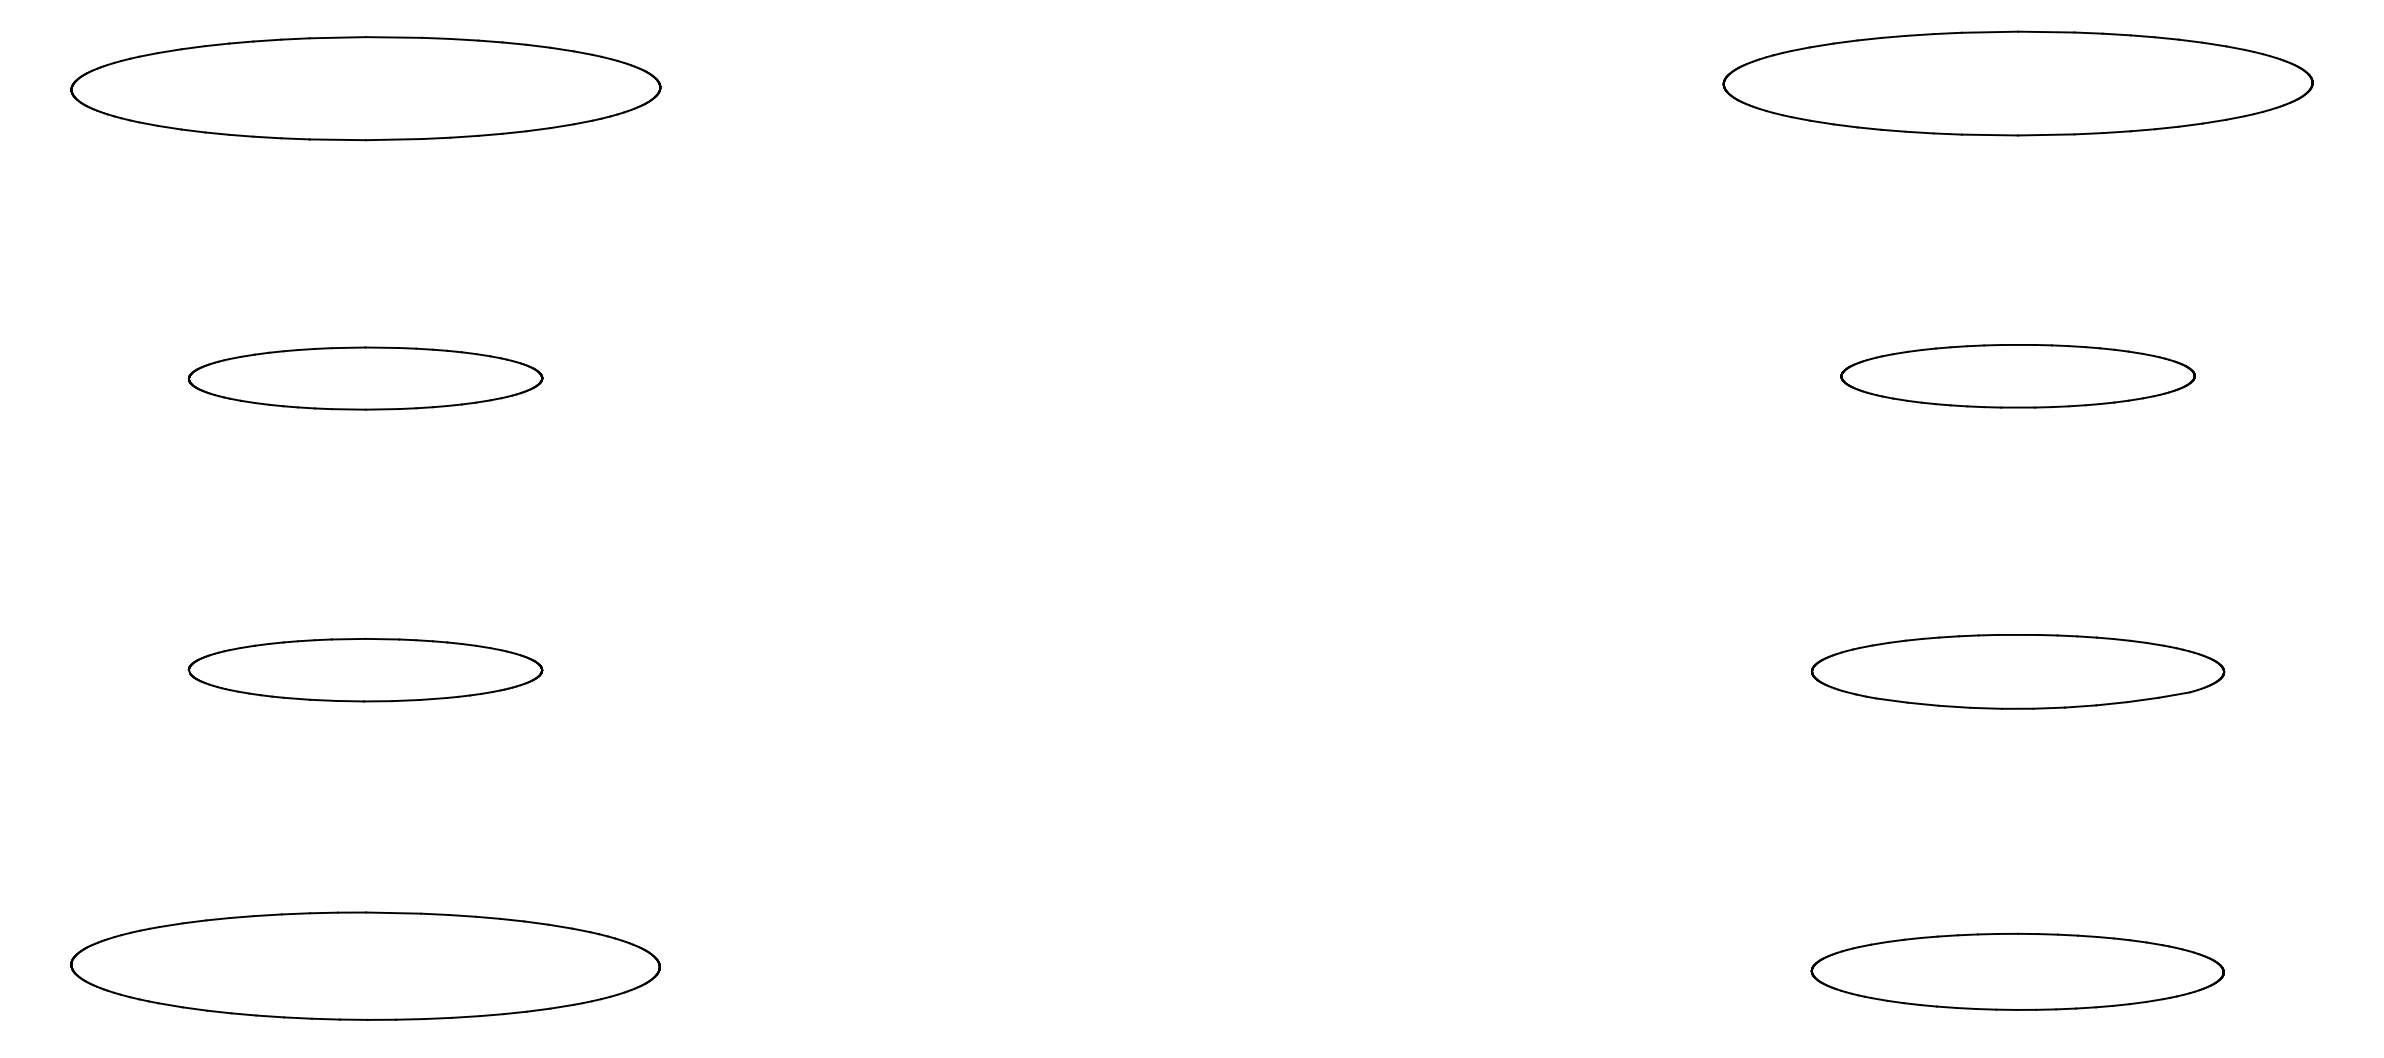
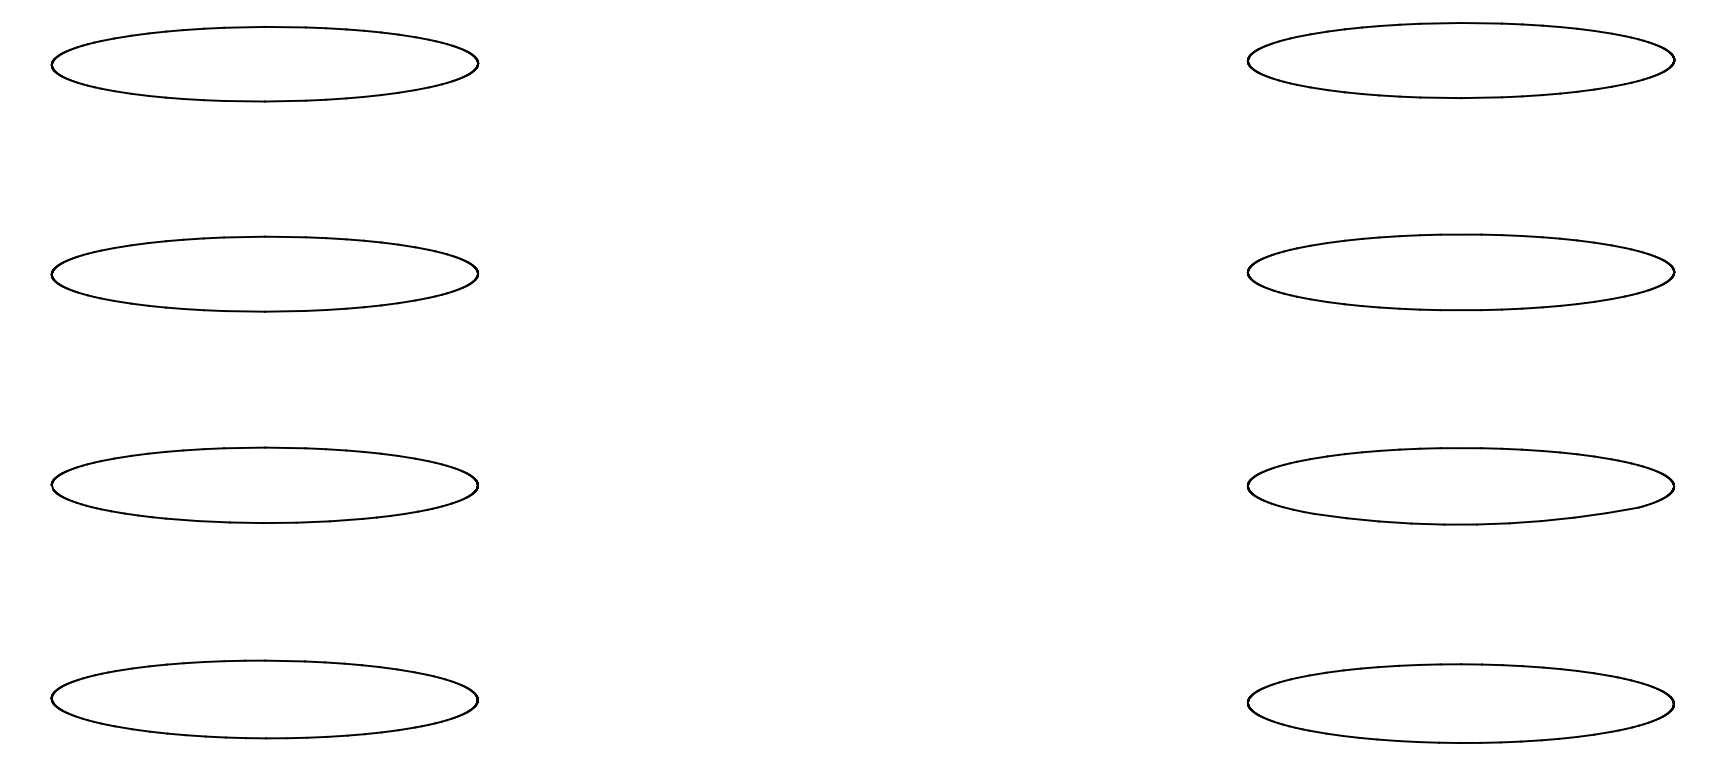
part: (2017, 376) -> (1460, 272), size x1.67
part: (365, 377) -> (264, 273), size x1.67
part: (365, 669) -> (264, 484), size x1.67
part: (2017, 671) -> (1460, 486), size x1.43
part: (2017, 971) -> (1460, 703), size x1.43

